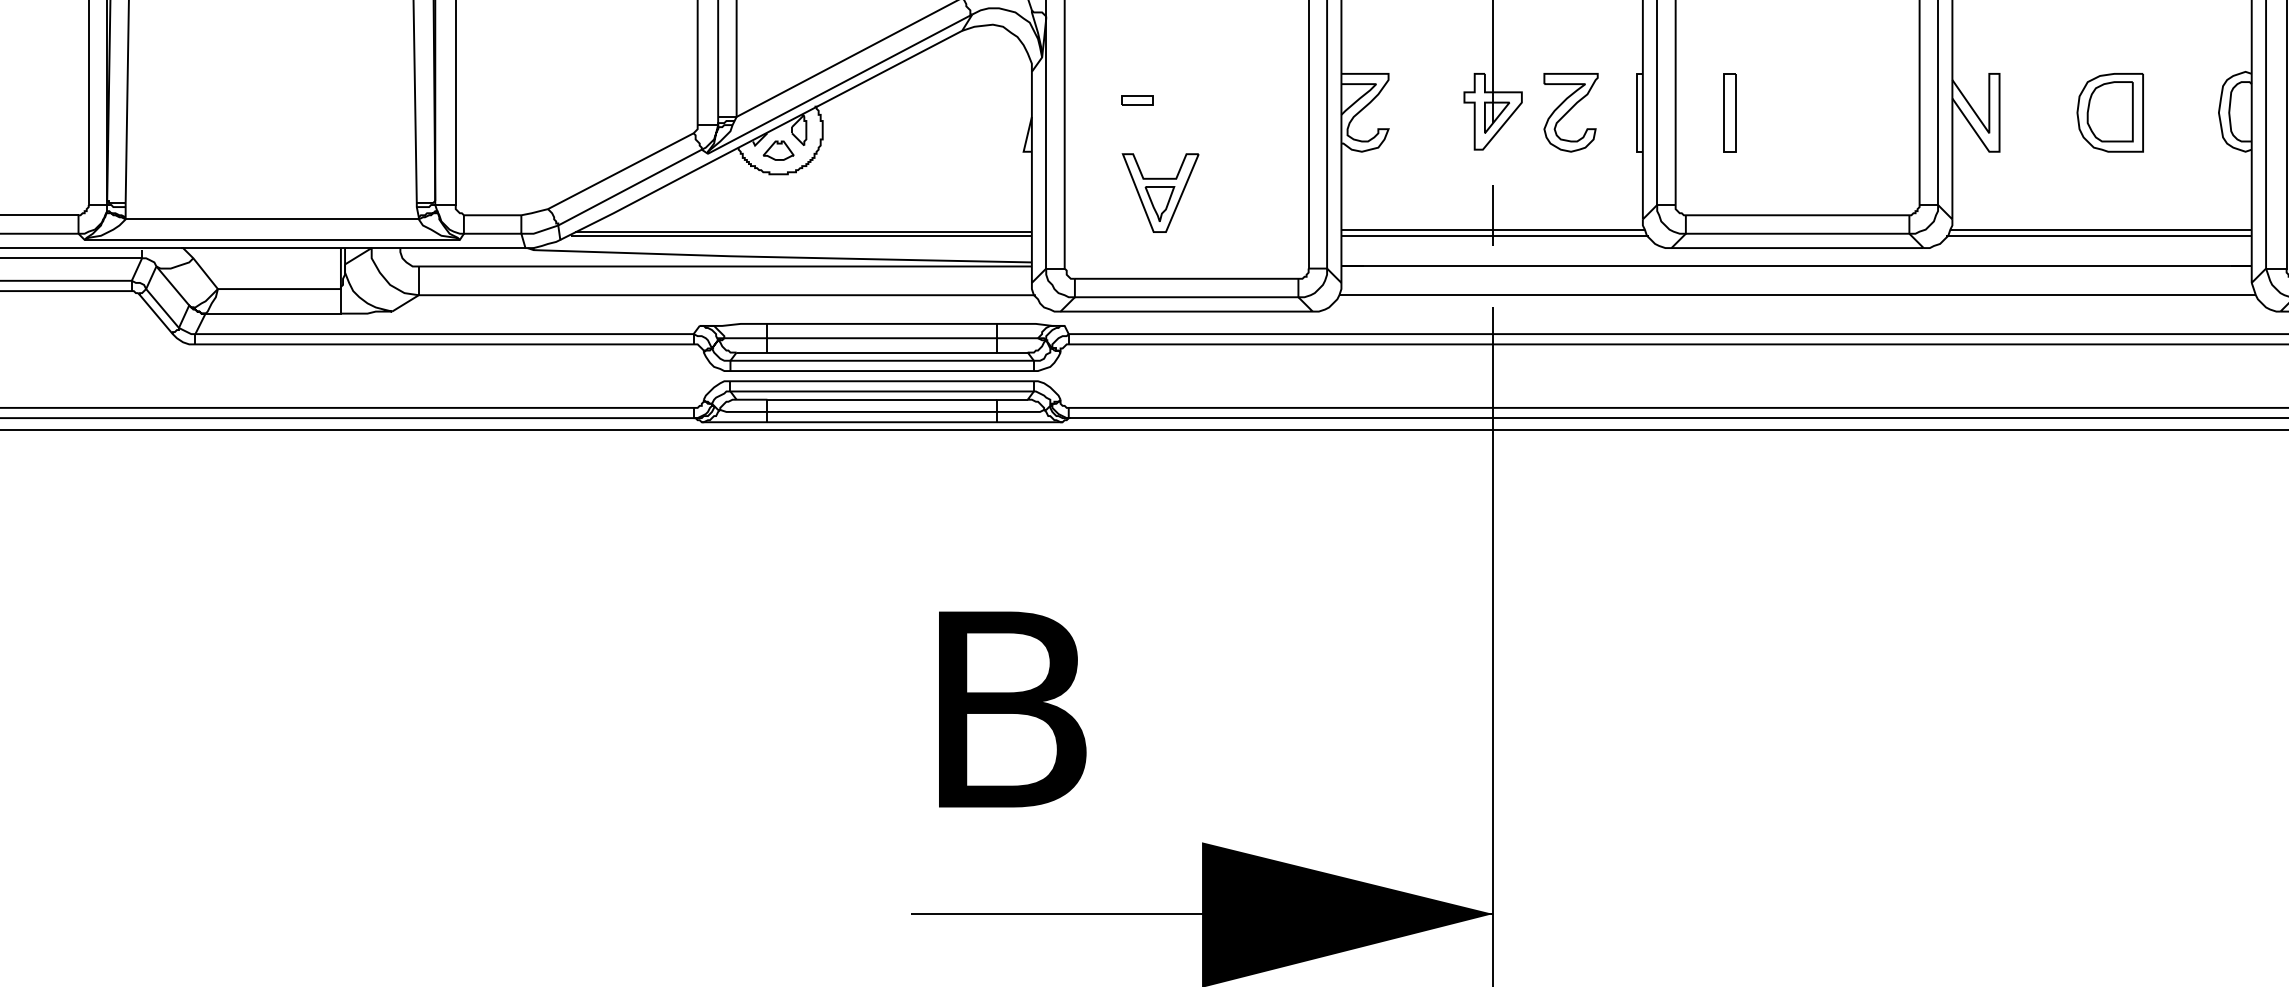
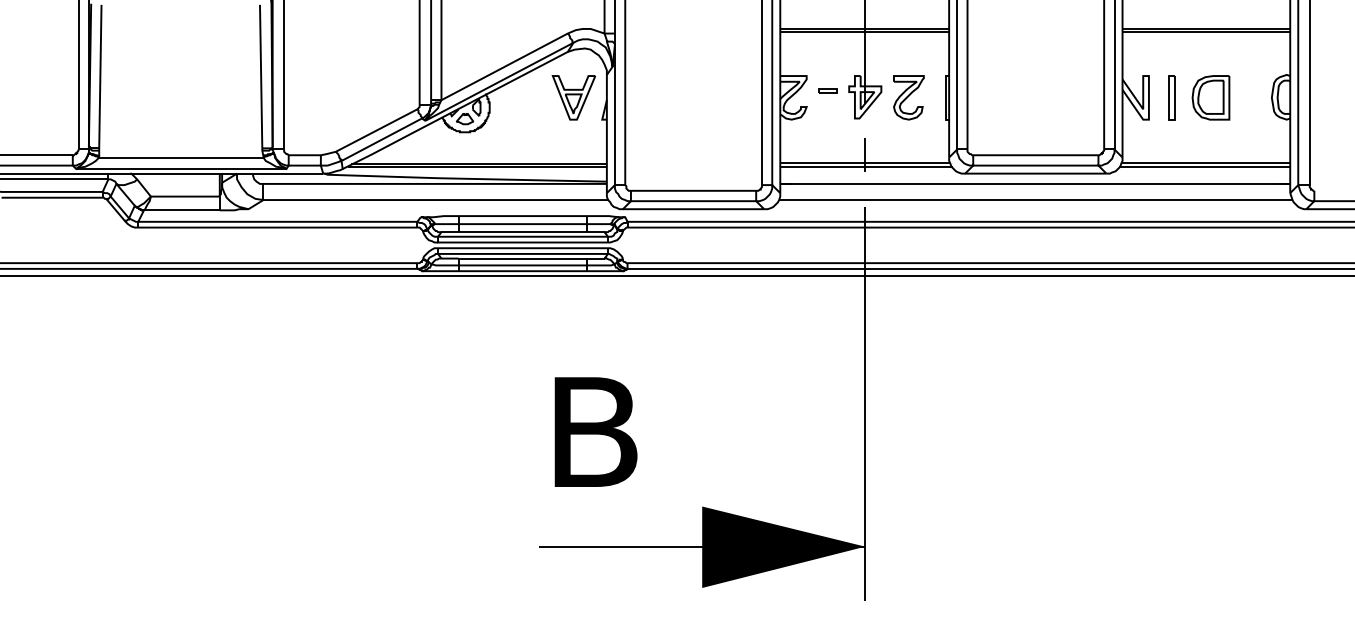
part: (1136, 99) -> (827, 90), moved
part: (1729, 112) -> (1171, 97), moved
part: (1159, 192) -> (573, 97), moved

